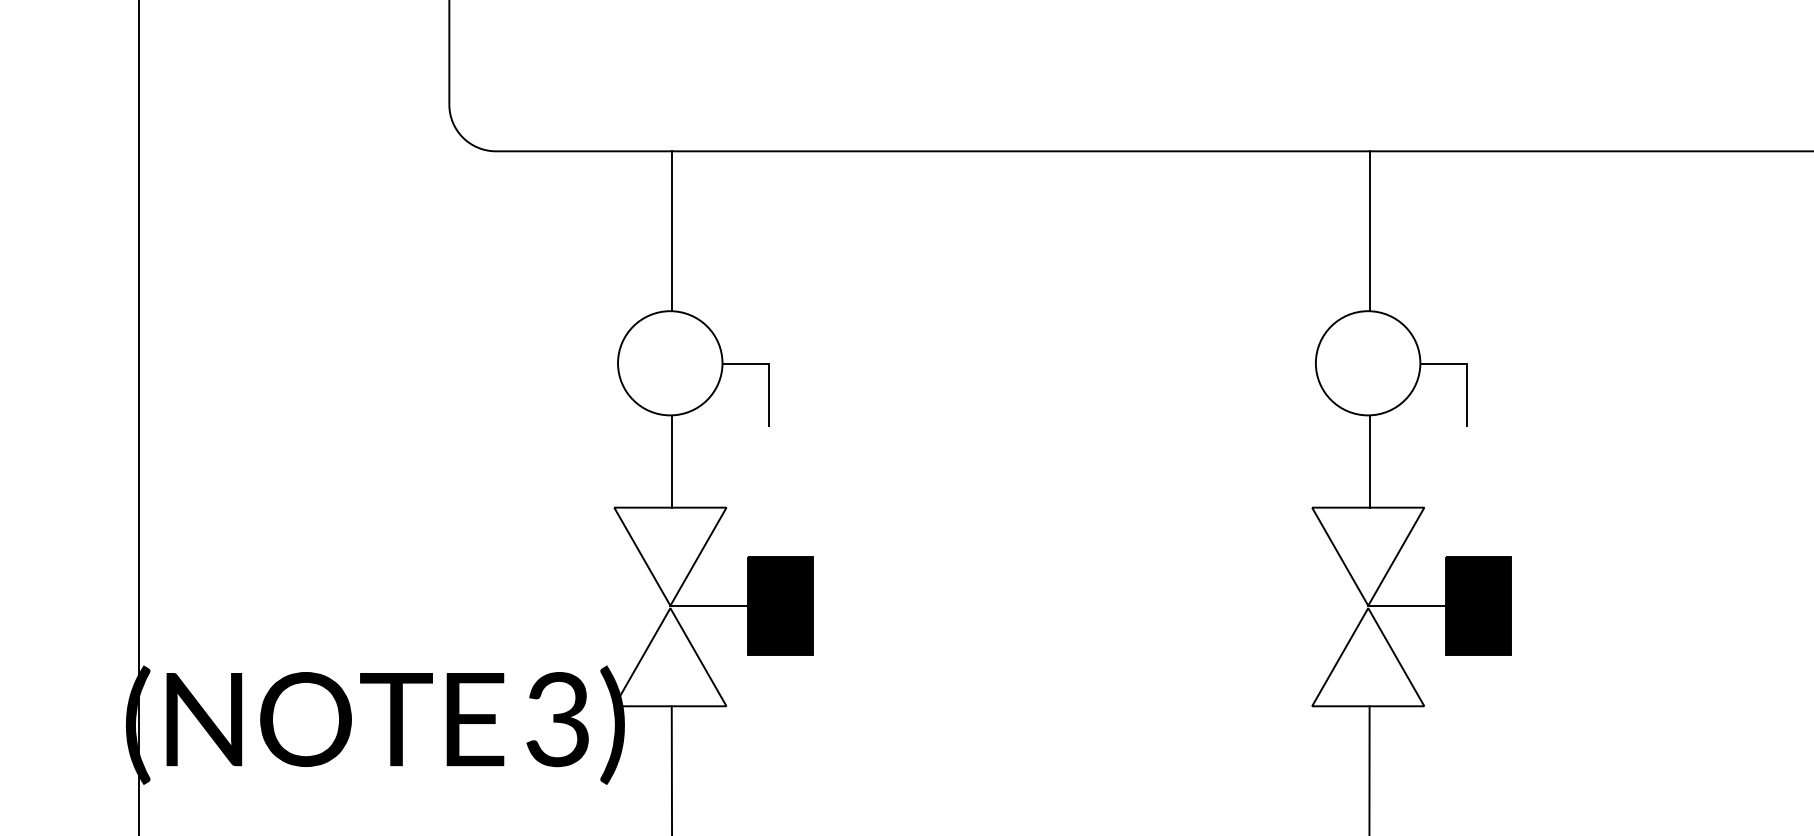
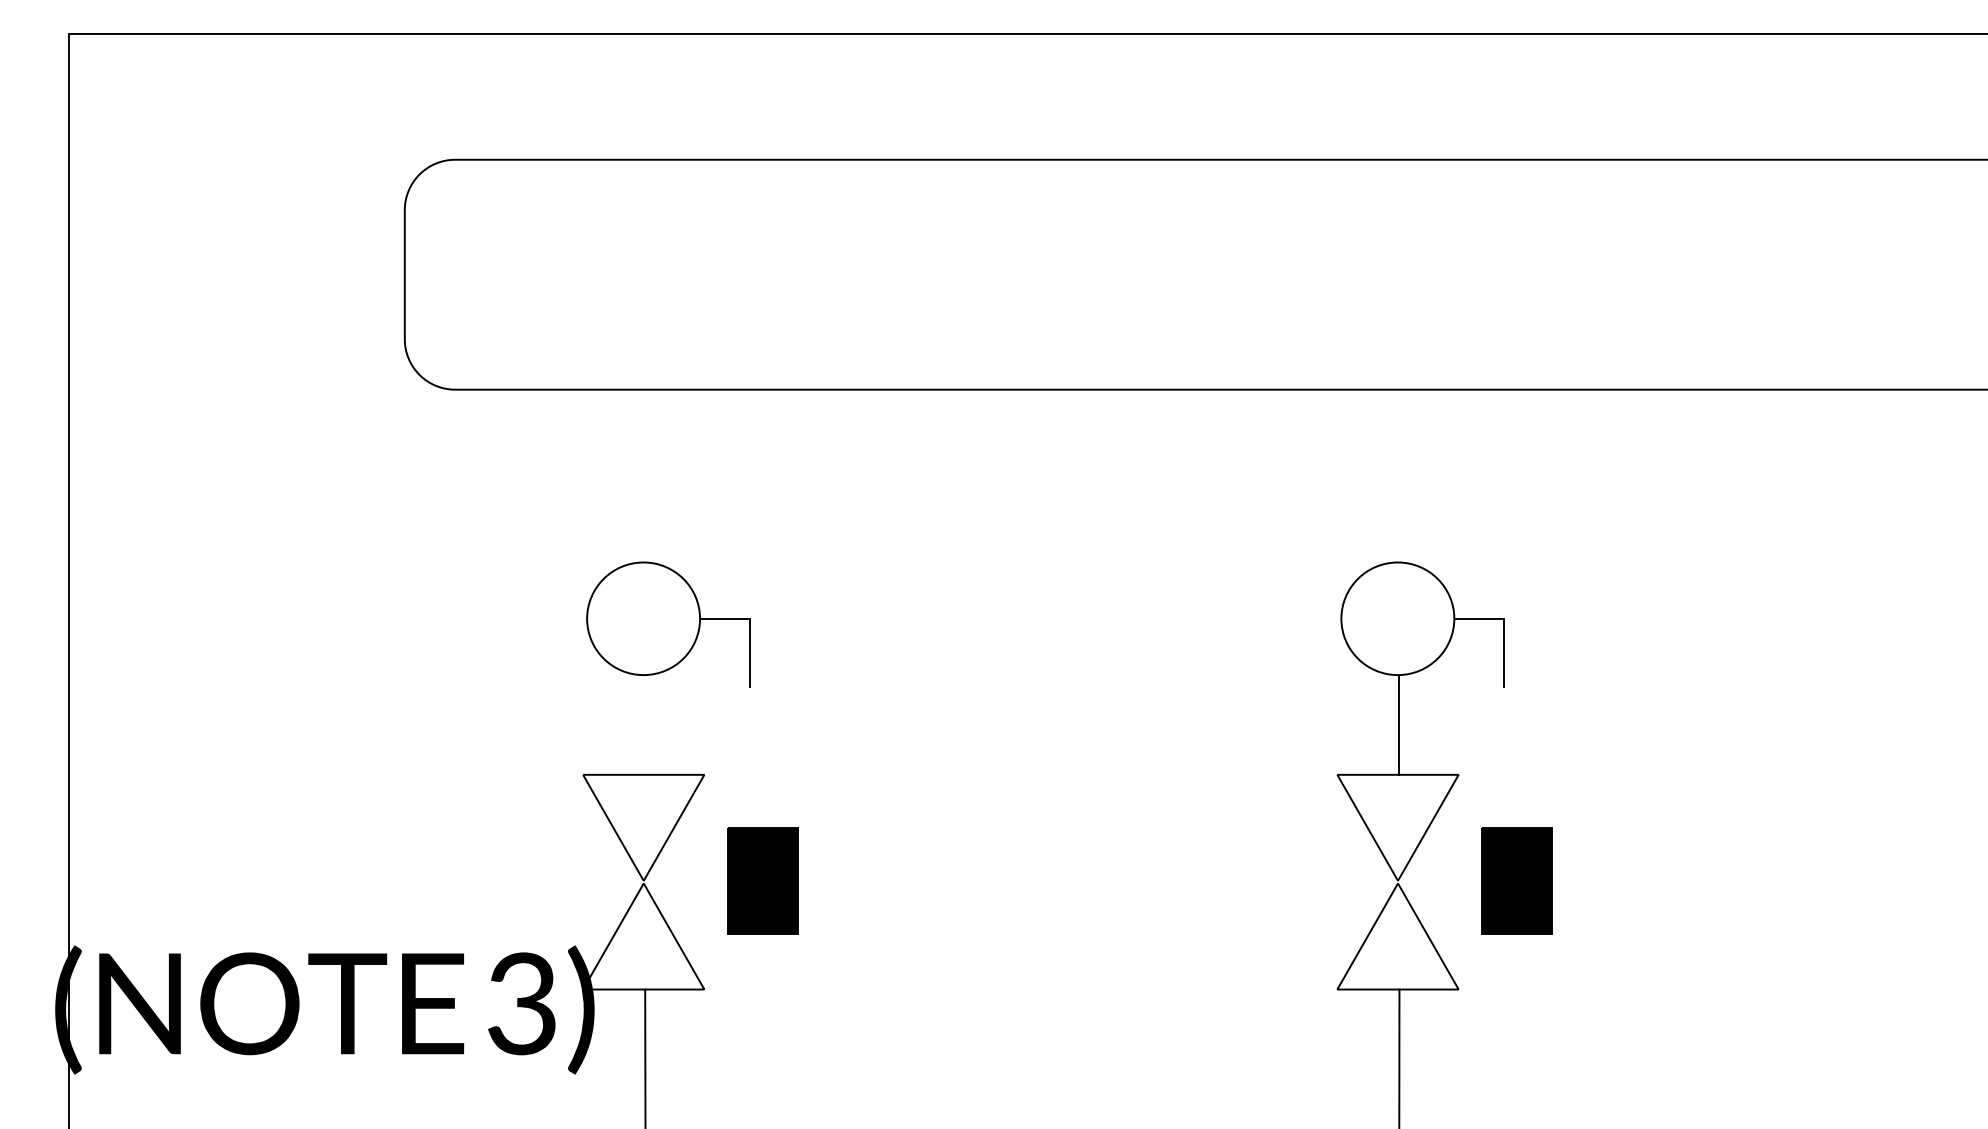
line: (672, 230) -> (645, 475), removed
line: (1369, 230) -> (1399, 475), removed
line: (672, 462) -> (645, 725), removed
line: (709, 605) -> (685, 880), removed
line: (1406, 605) -> (1439, 880), removed

